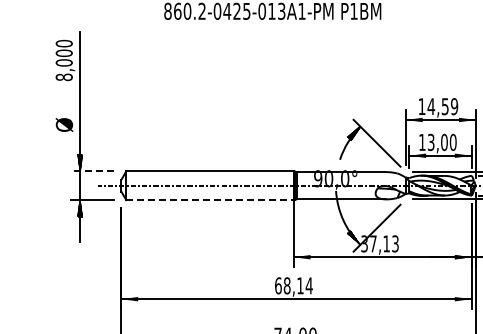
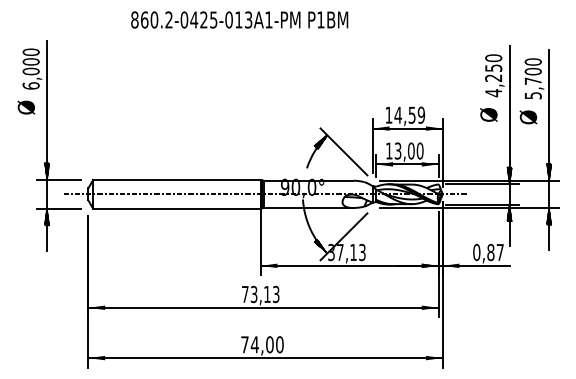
text: (63, 76) -> (30, 85), 8,000 -> 6,000
text: (64, 124) -> (26, 107), moved
line: (92, 171) -> (59, 180), dashed -> solid
line: (209, 199) -> (176, 208), dashed -> solid
text: (293, 285) -> (260, 294), 68,14 -> 73,13

